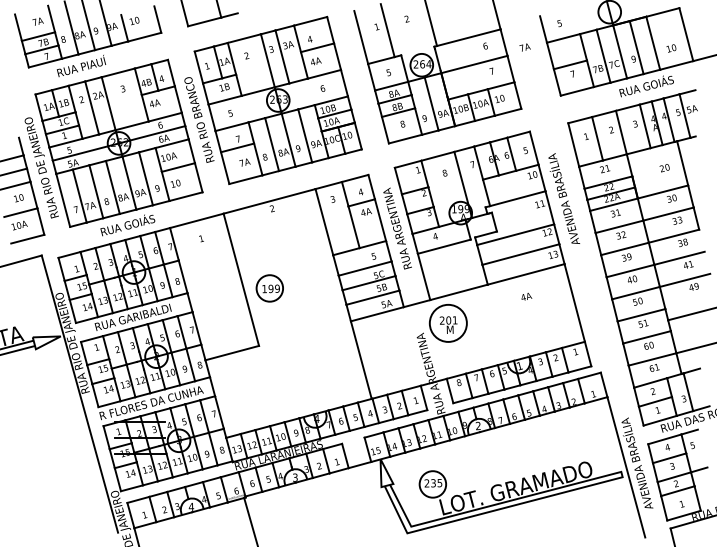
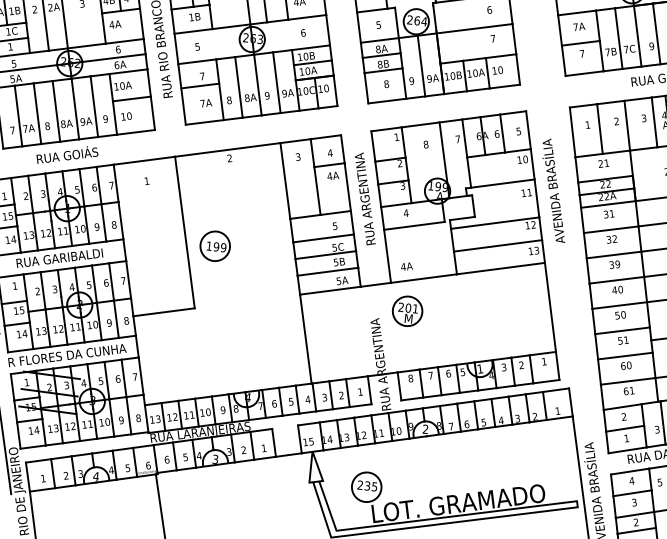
text: (524, 47) -> (578, 26), moved
text: (526, 296) -> (407, 266), moved
circle: (448, 323) -> (407, 311), size x0.71

